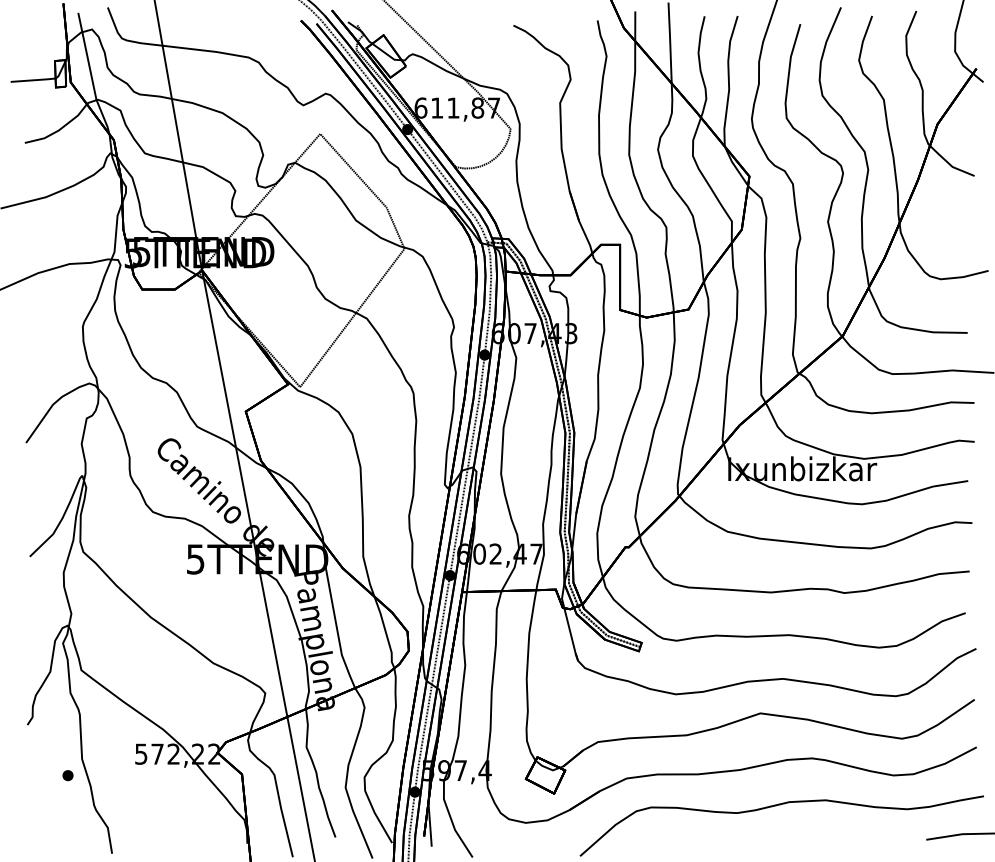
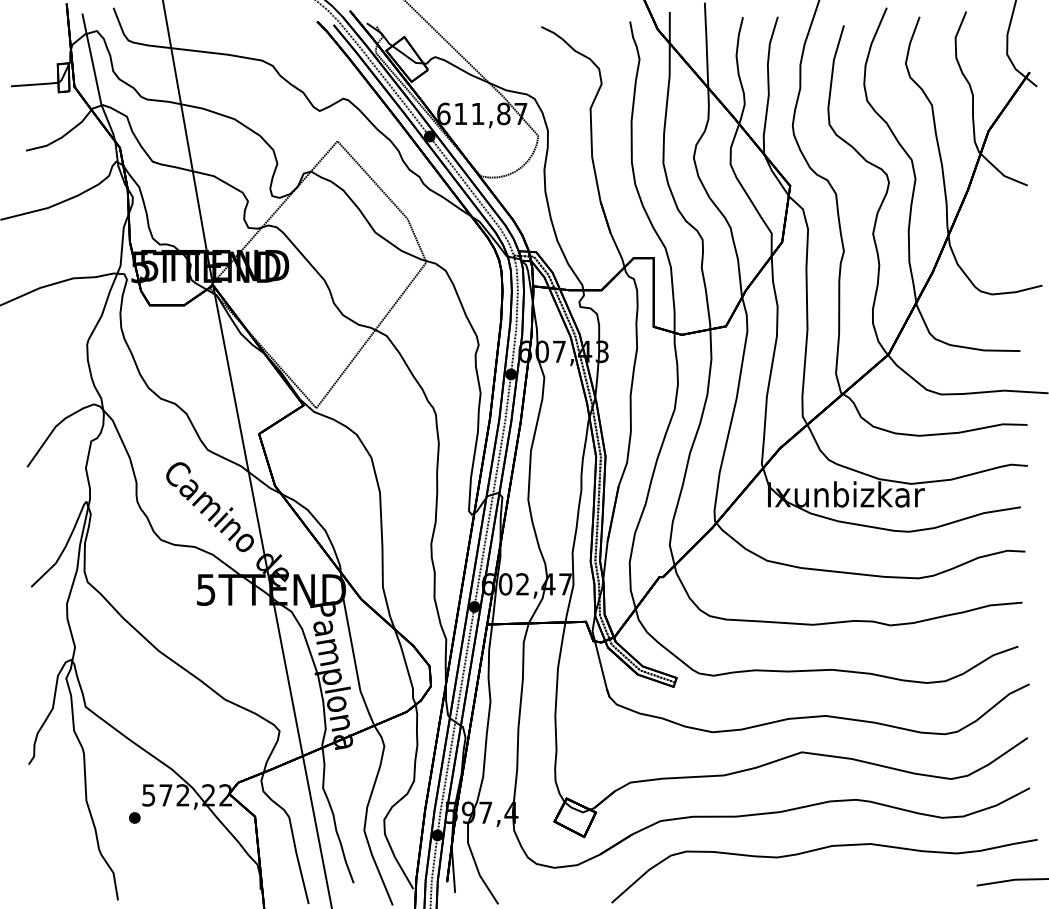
part: (67, 775) -> (134, 817), moved

